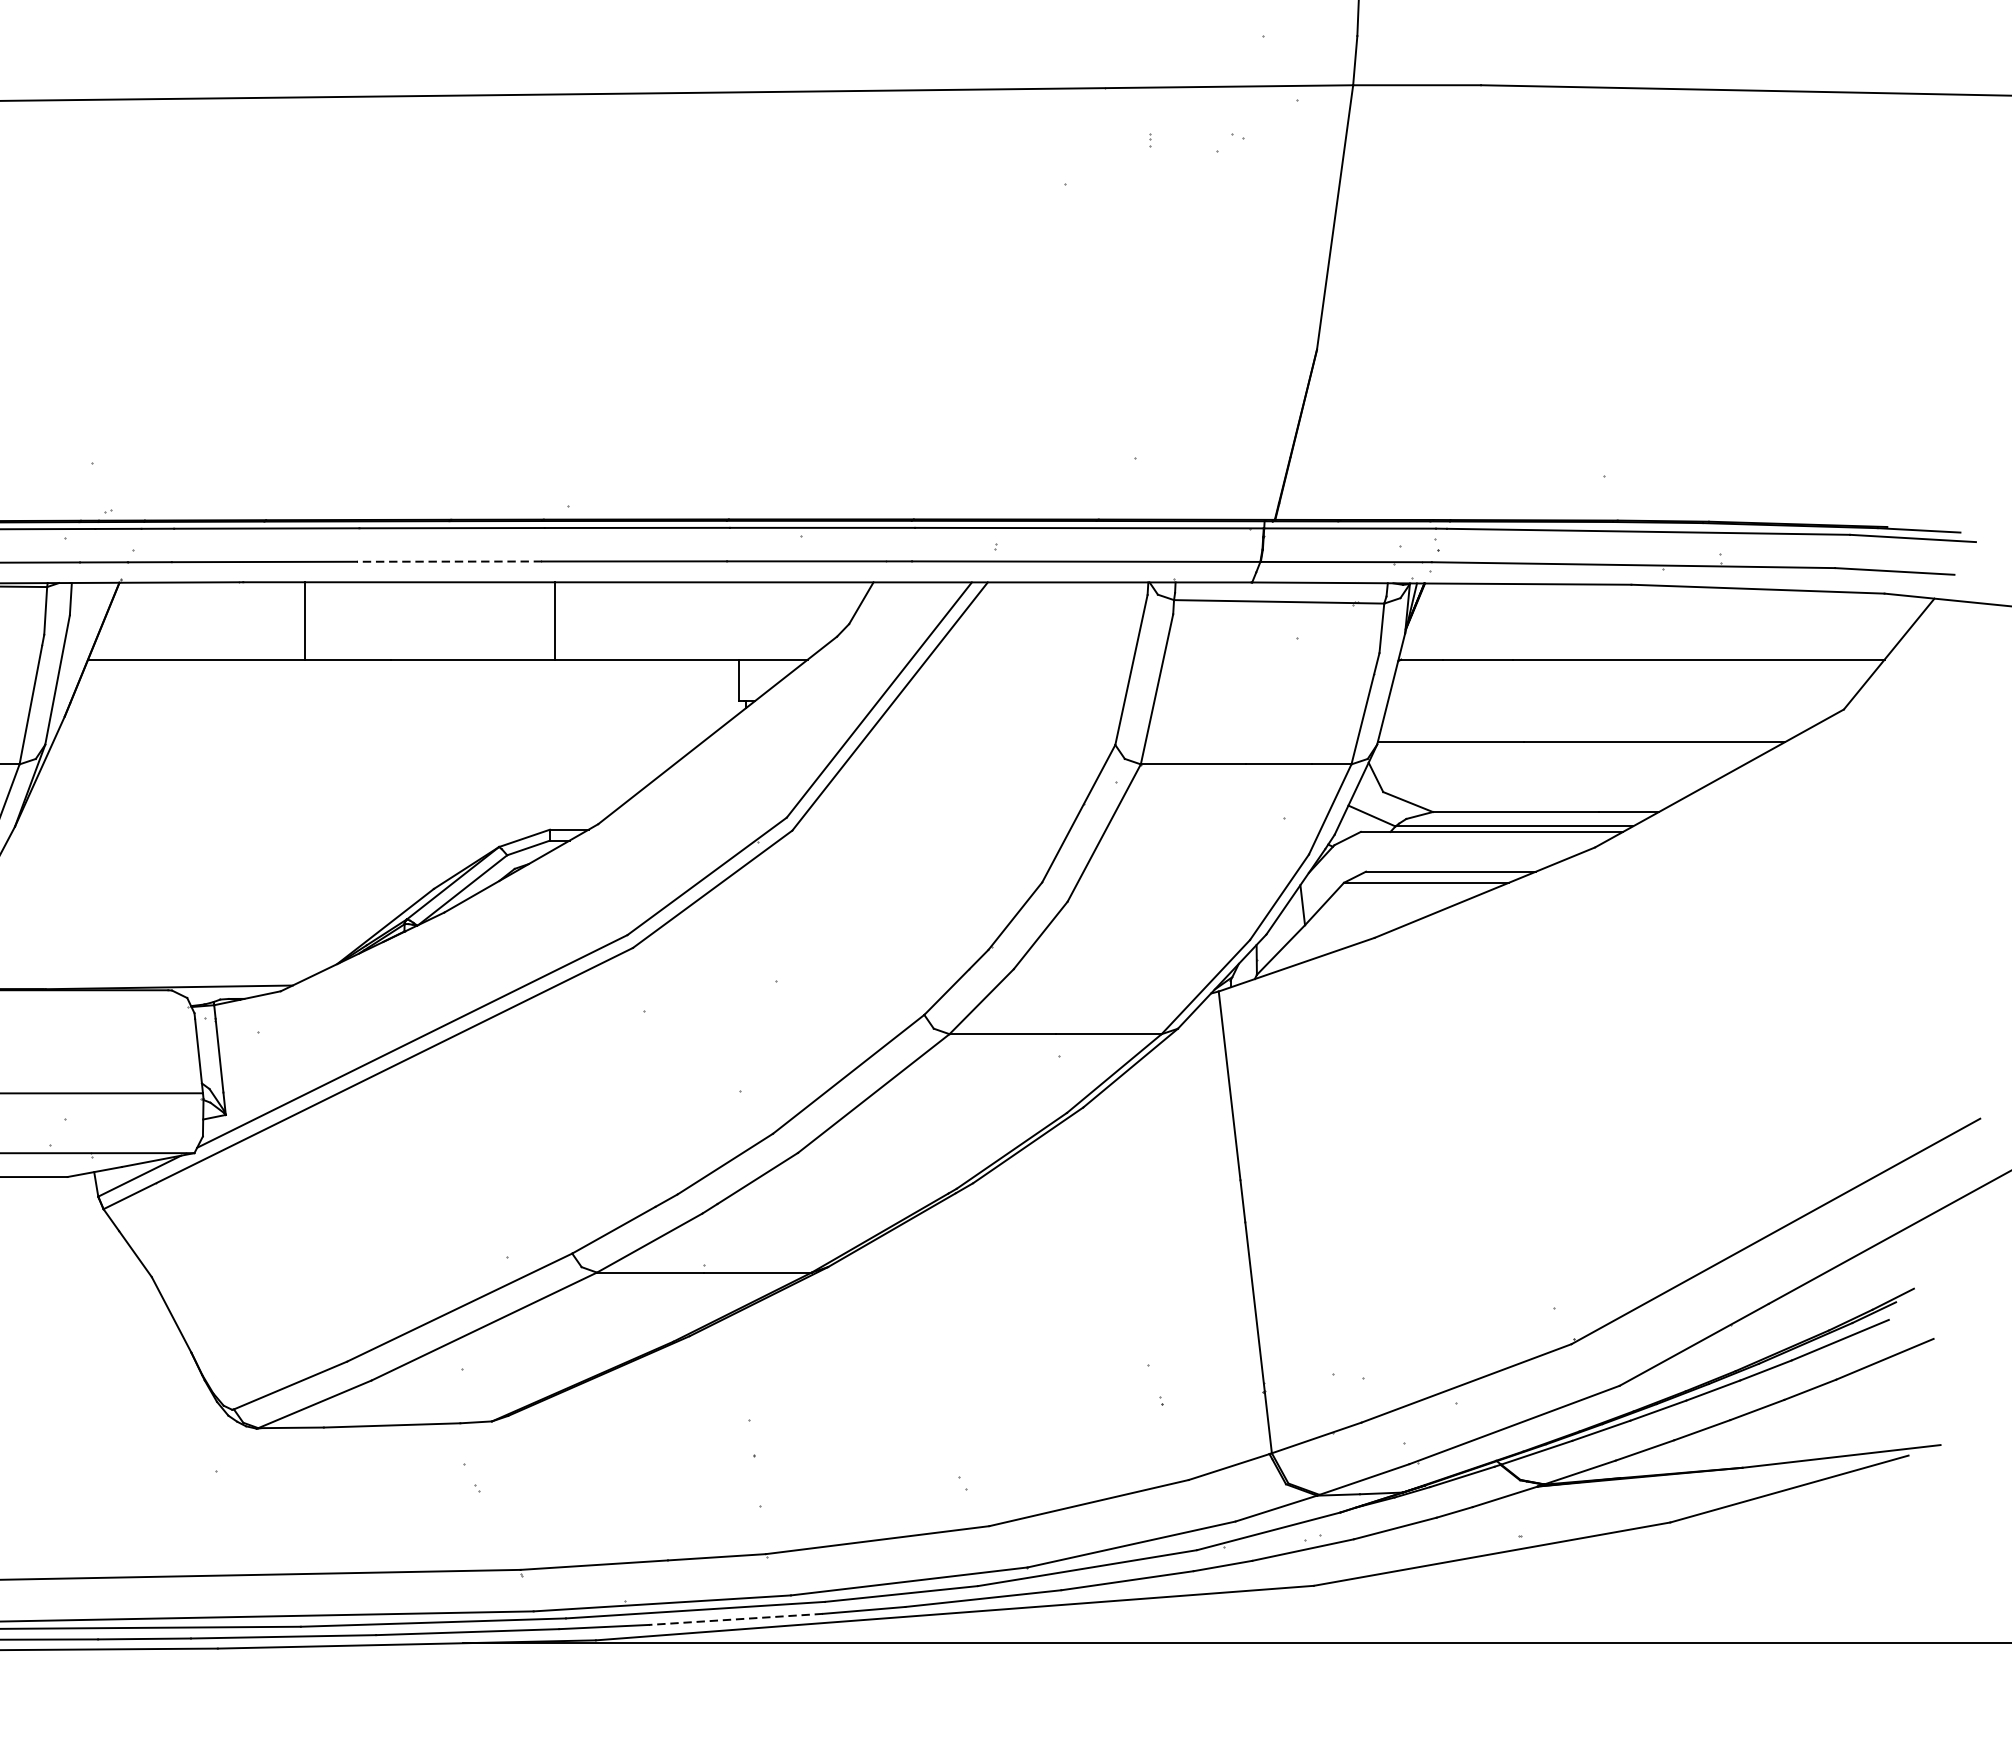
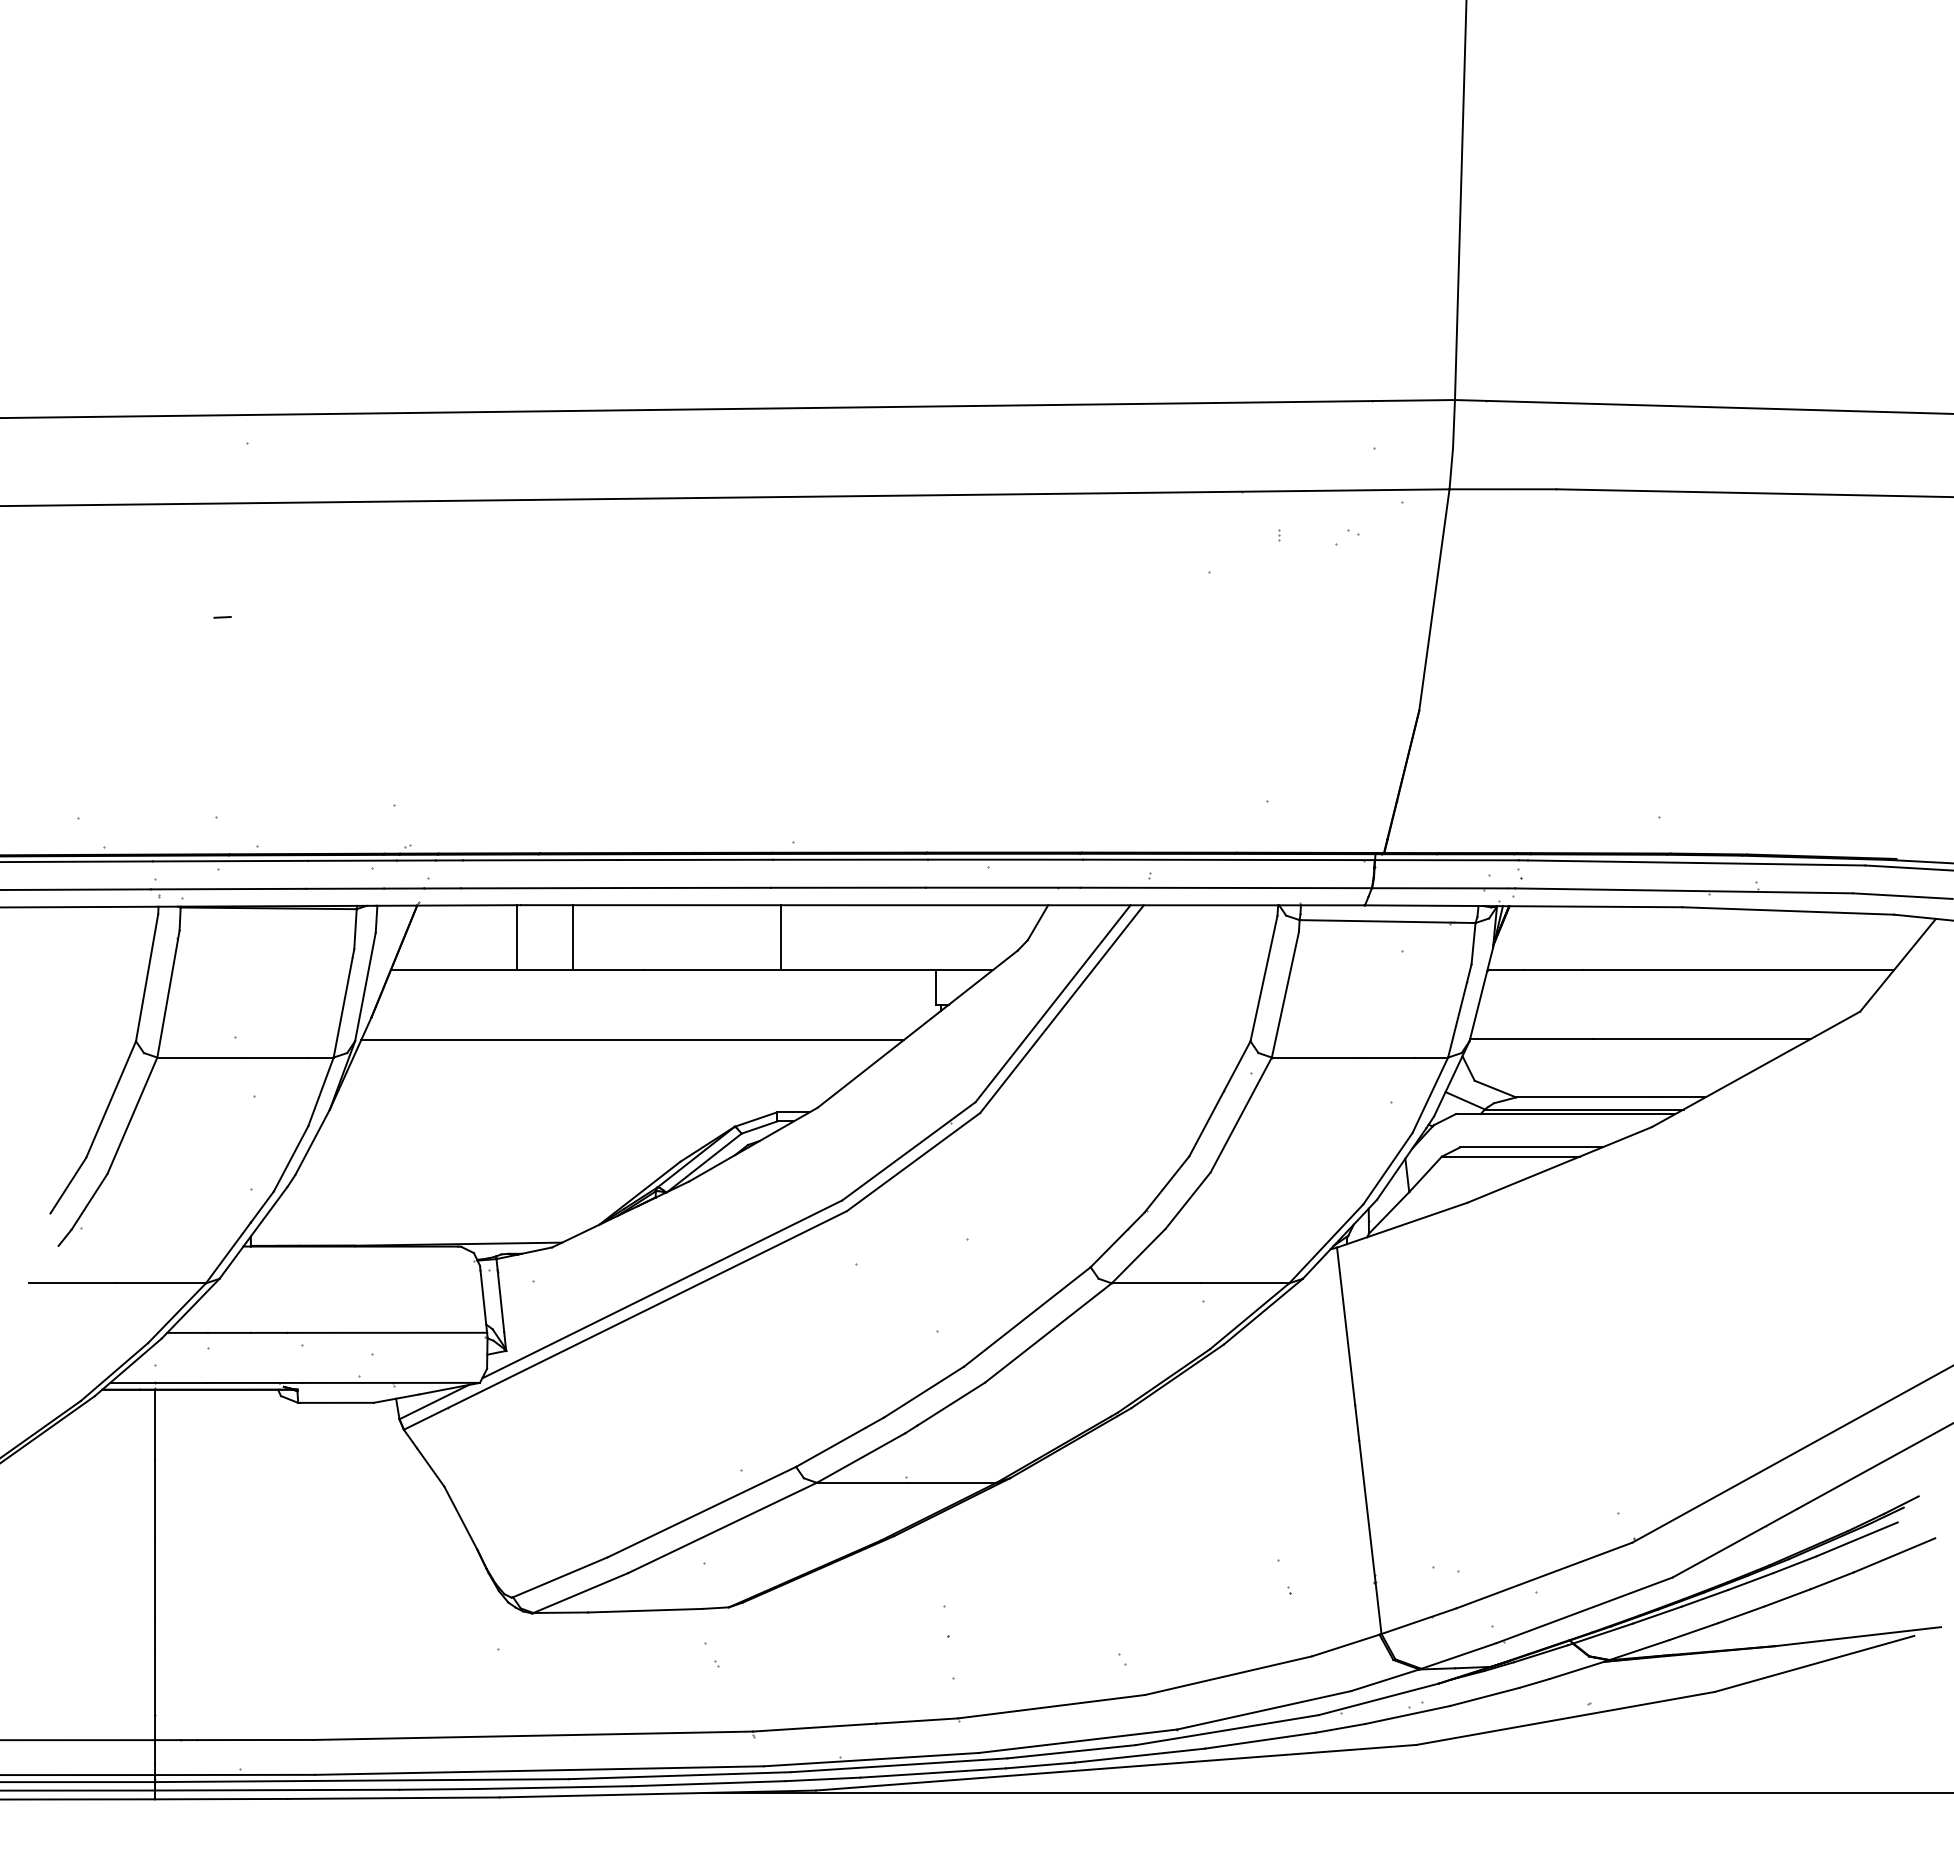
line: (448, 561) -> (692, 887), dashed -> solid
line: (238, 620) -> (516, 937), added
line: (376, 743) -> (632, 1040), added
line: (736, 1619) -> (933, 1773), dashed -> solid

